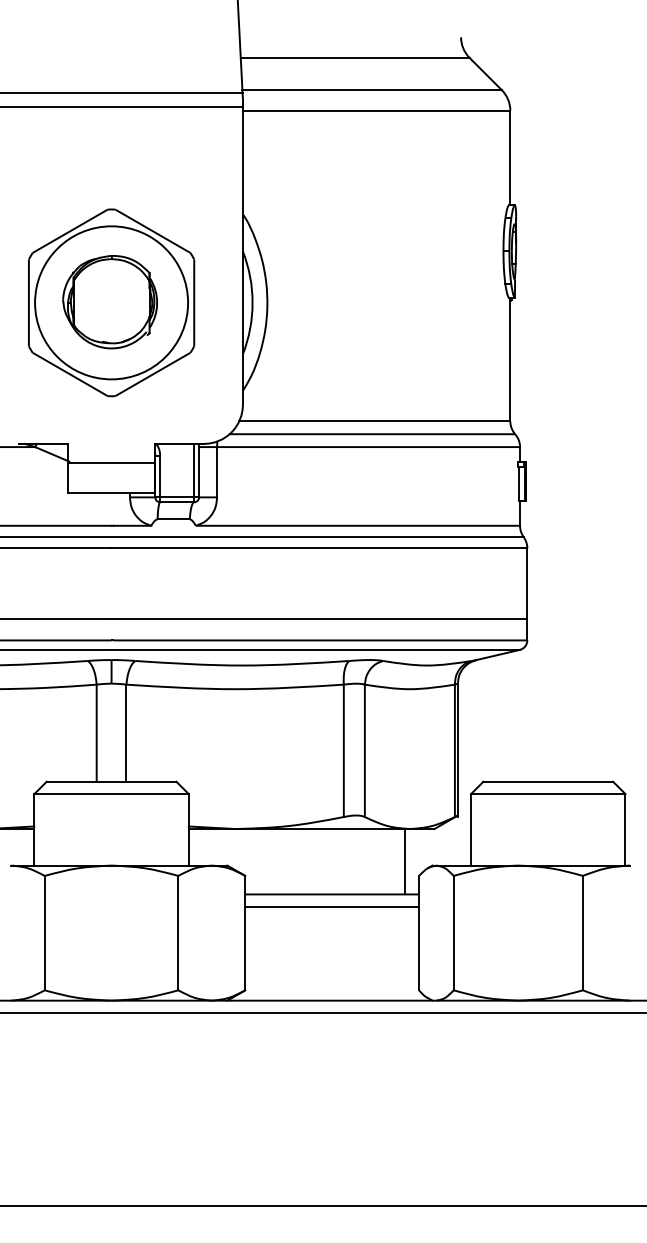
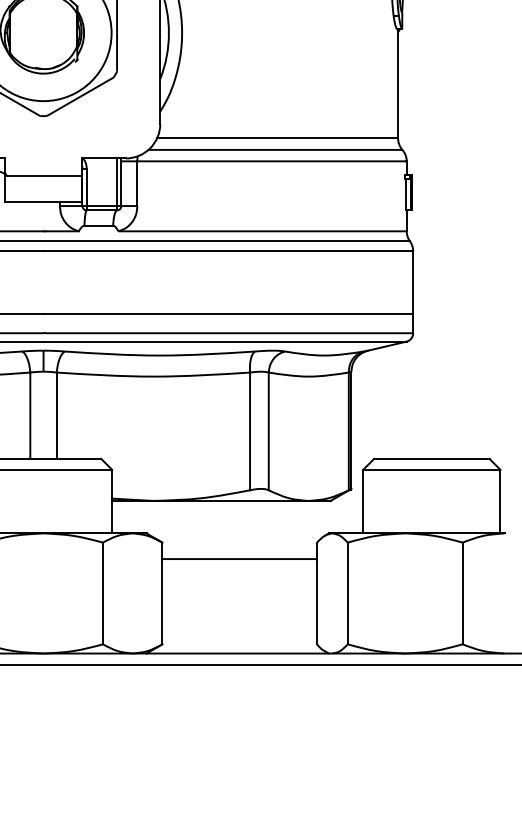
line: (404, 861) -> (304, 529), removed
line: (332, 906) -> (239, 569), removed

